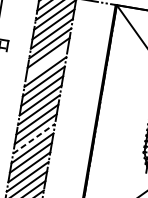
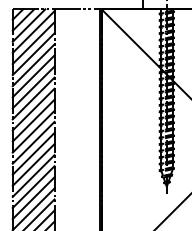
line: (46, 62) -> (33, 87), added
line: (33, 139) -> (33, 176), dashed -> solid

